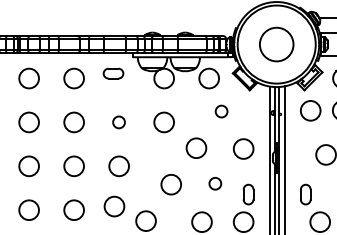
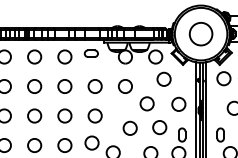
circle: (220, 110) -> (163, 78), size x1.67
circle: (118, 122) -> (94, 86), size x1.67
circle: (214, 183) -> (159, 127), size x1.67

